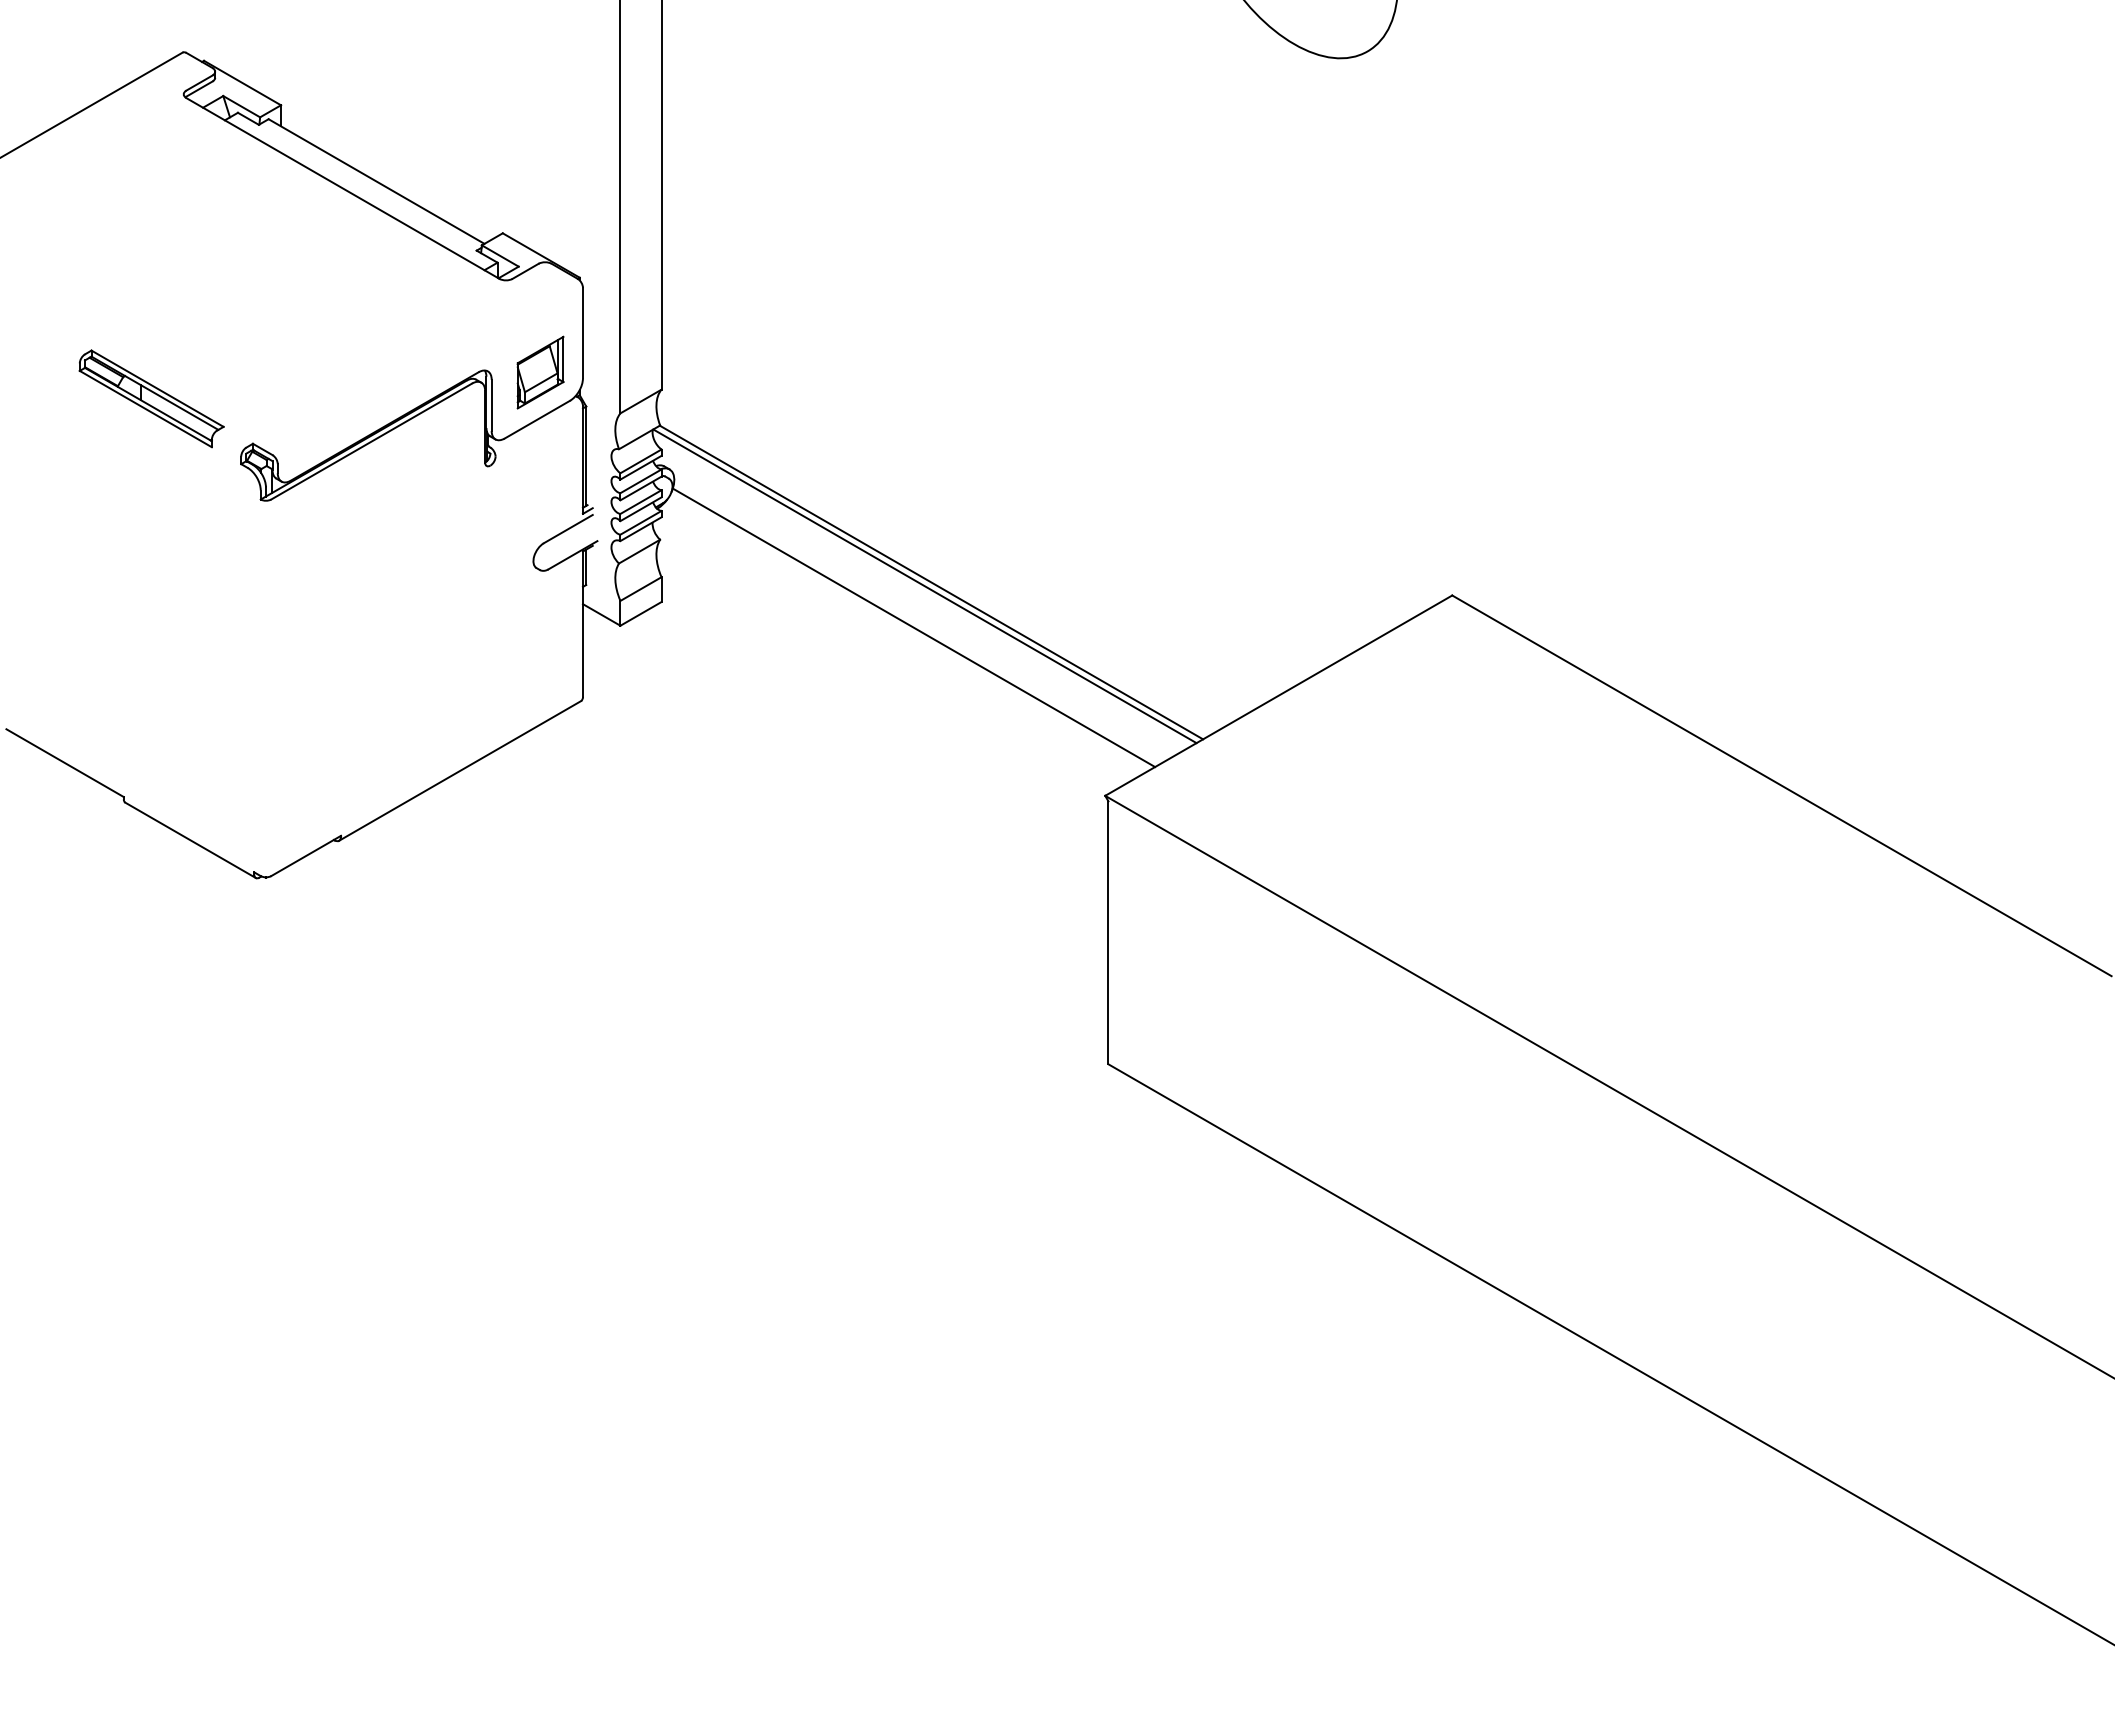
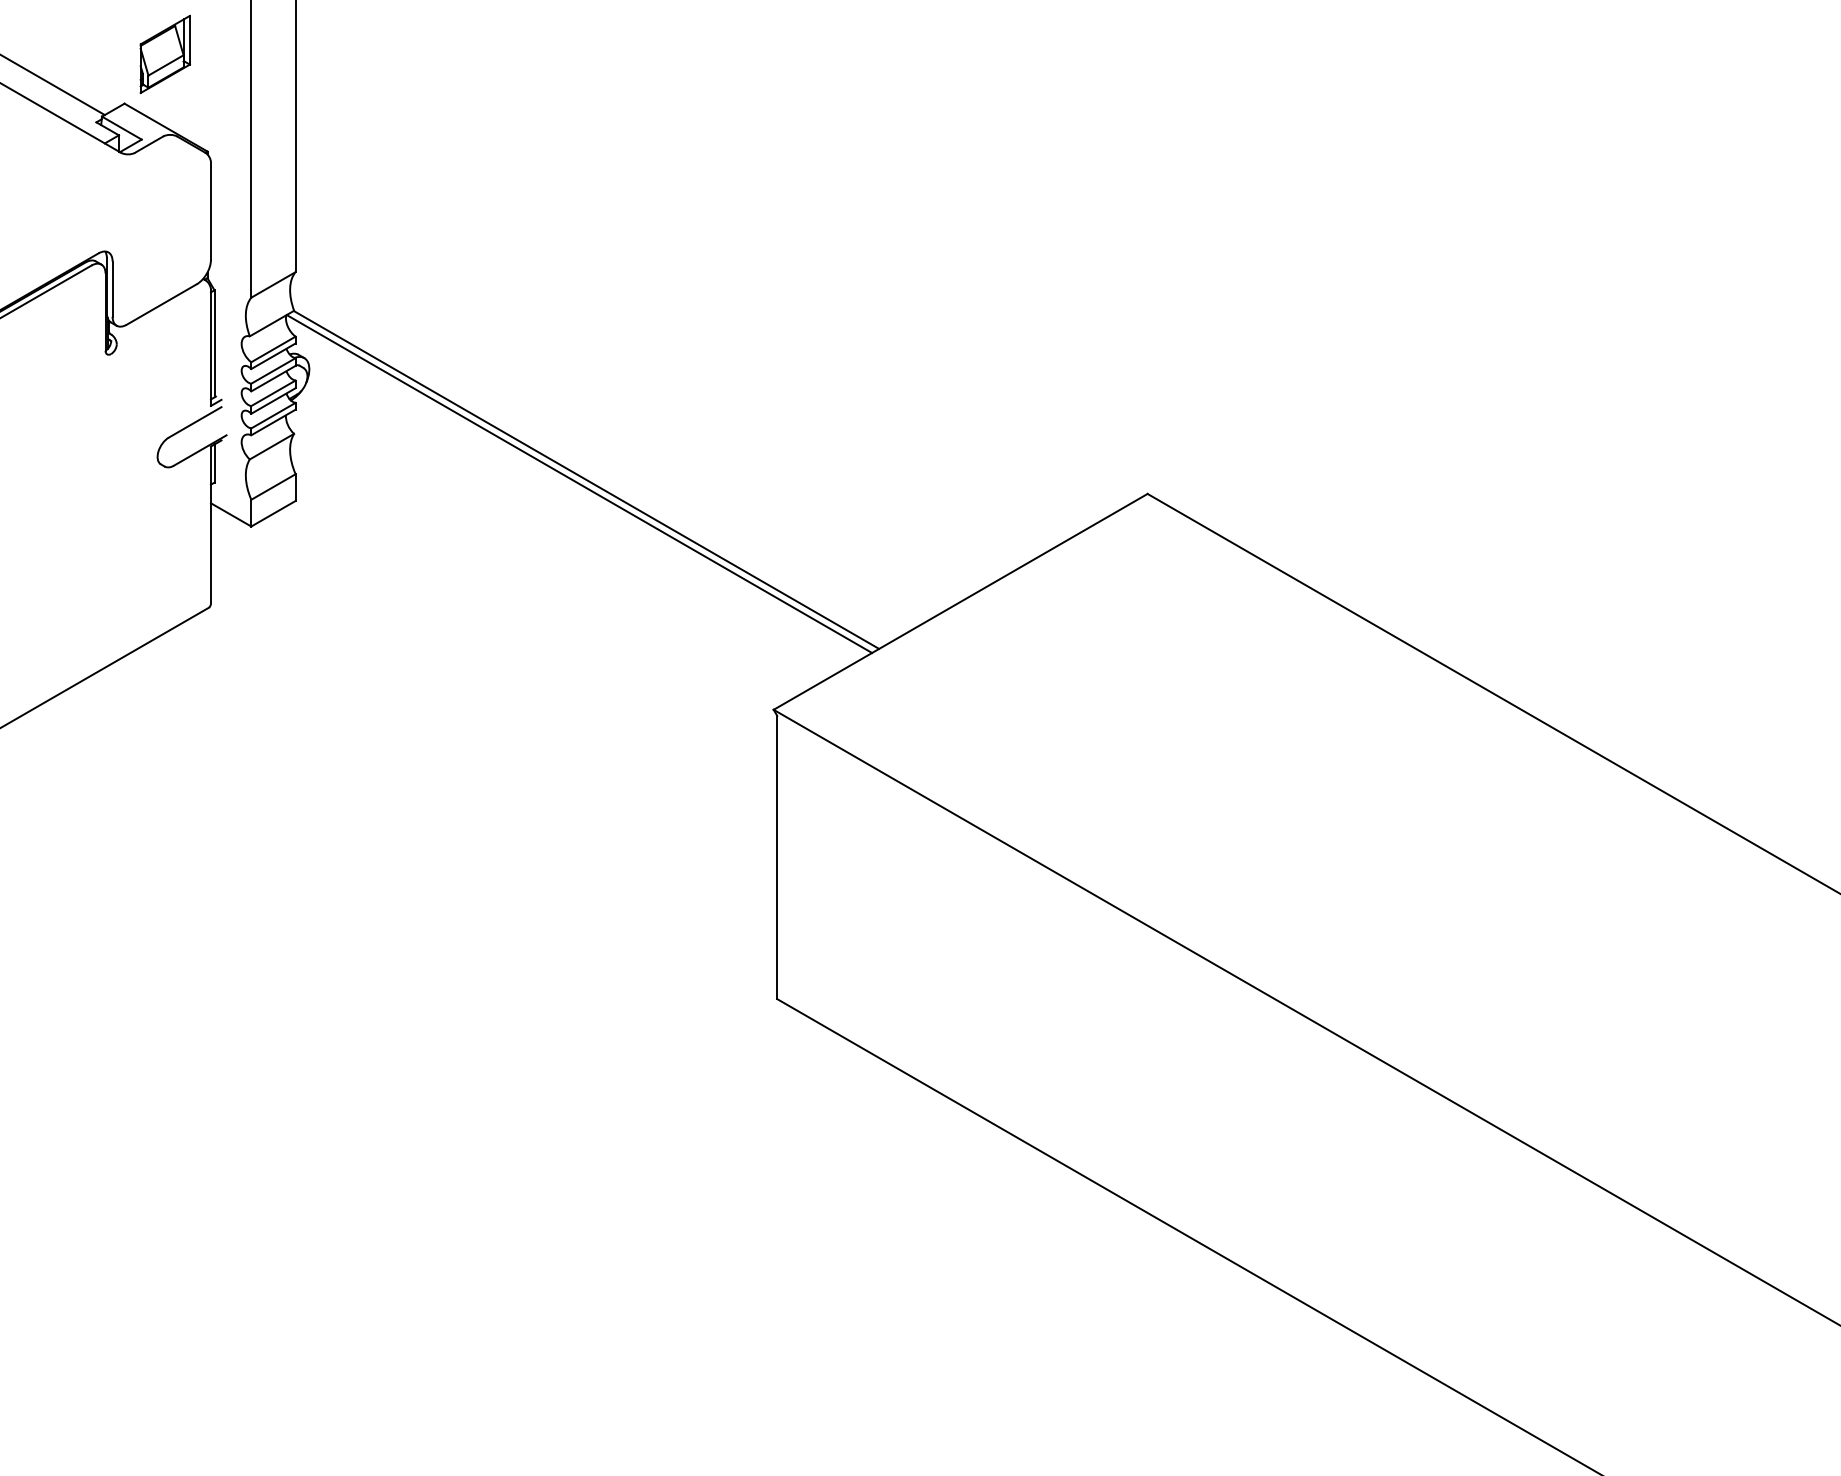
part: (540, 372) -> (165, 54), moved
line: (913, 627) -> (567, 528), removed

